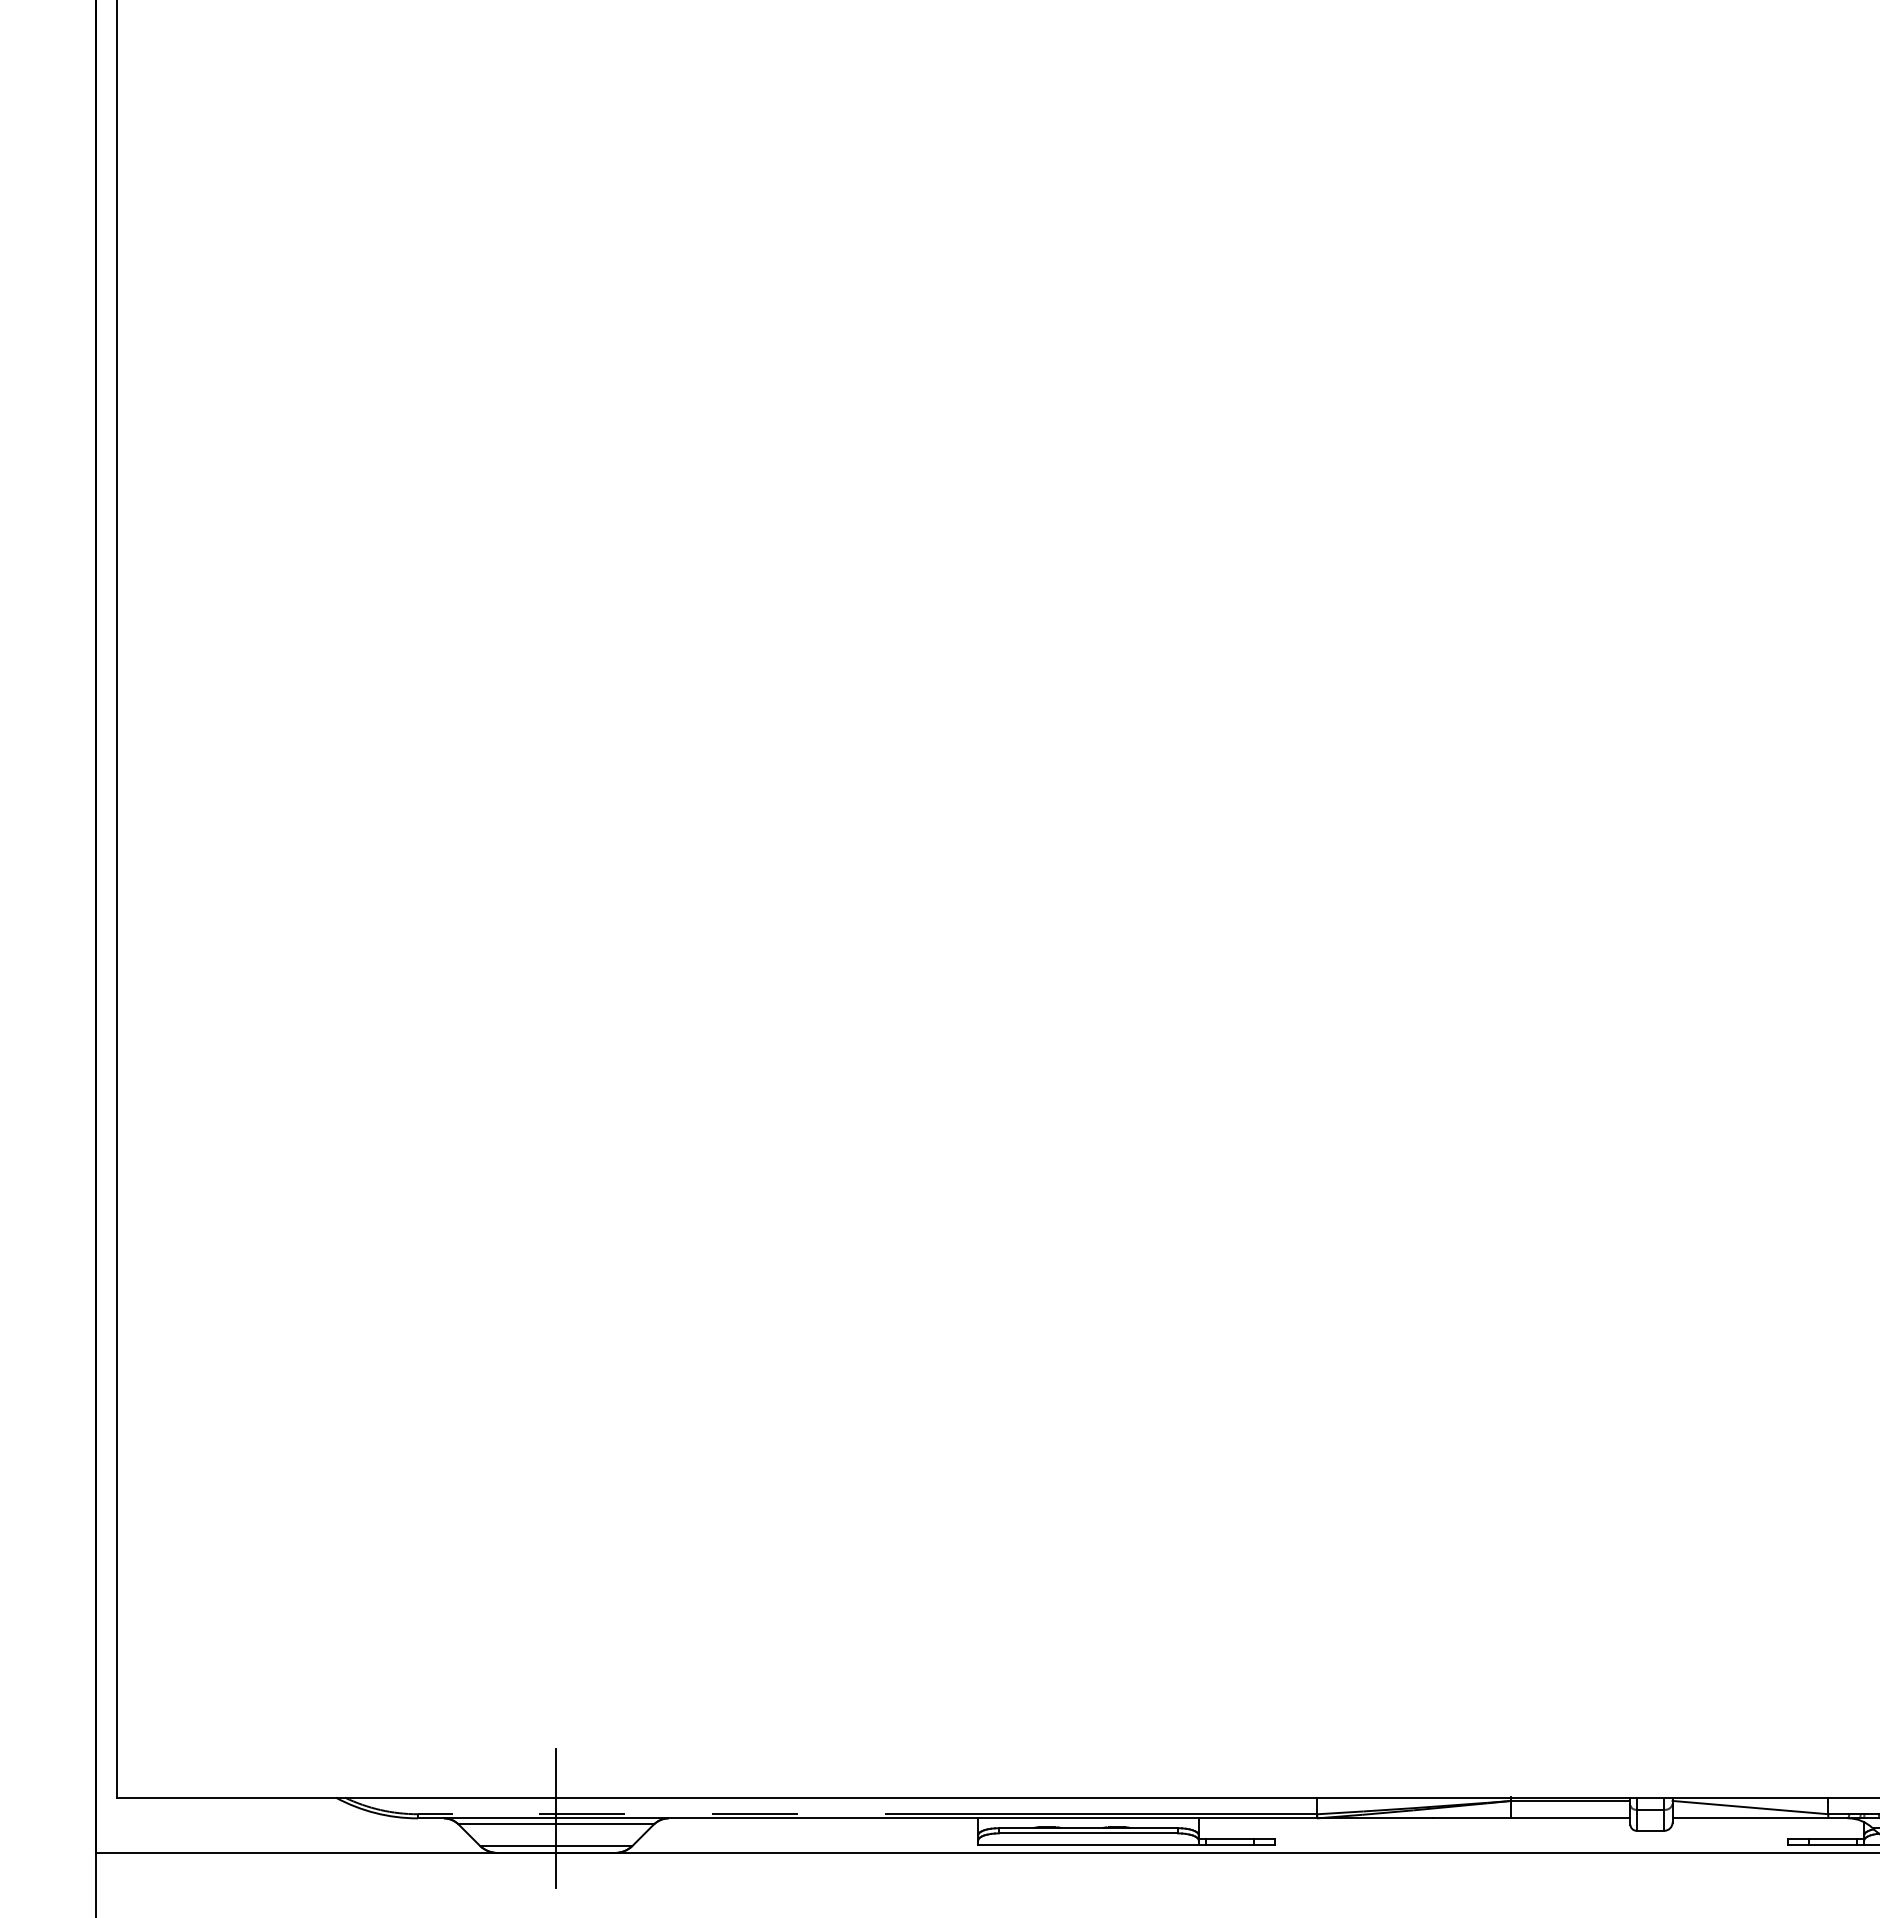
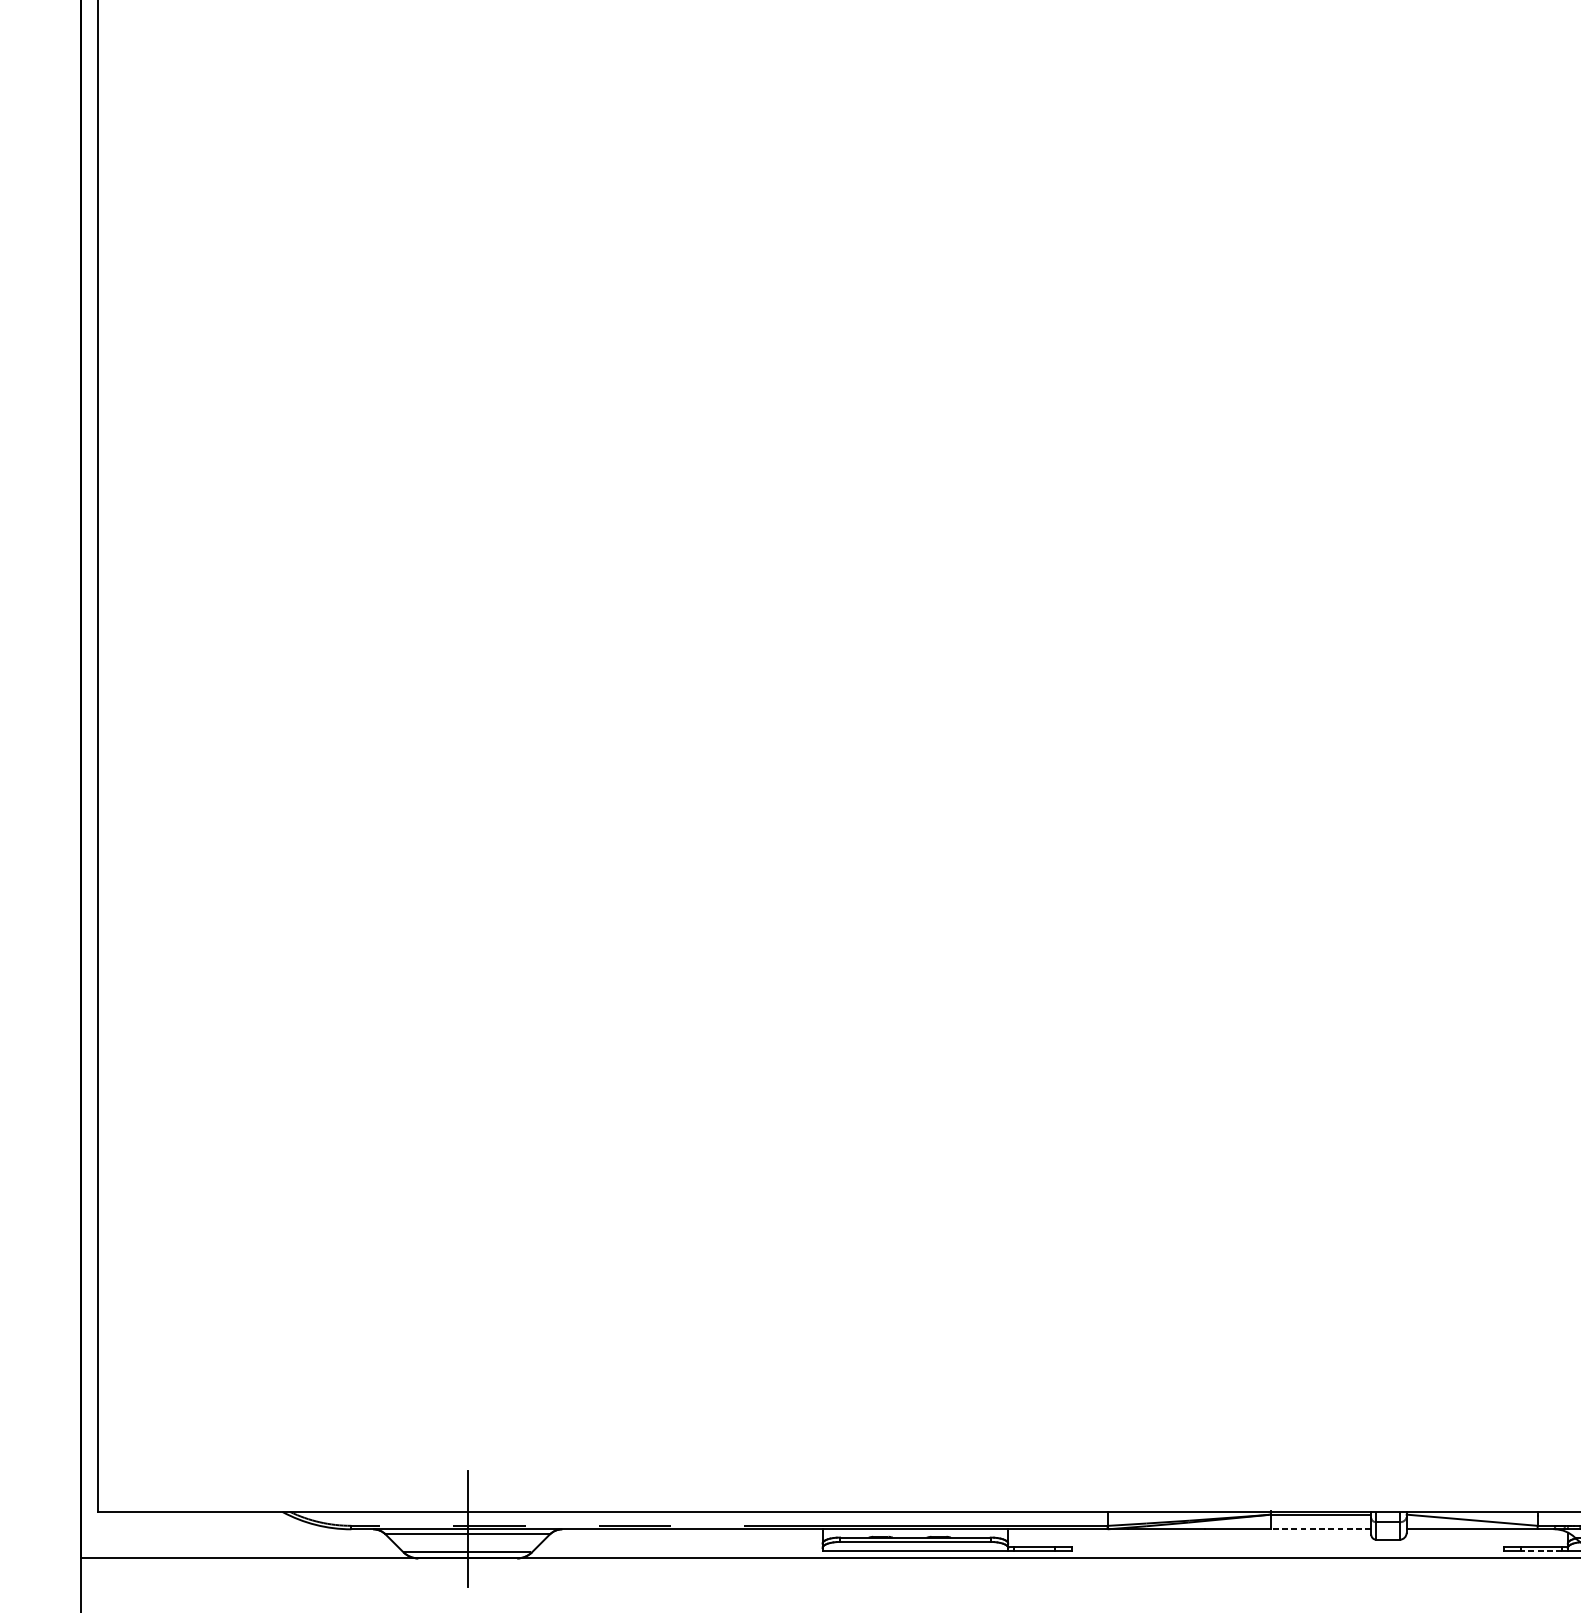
line: (1570, 1818) -> (1320, 1529), solid -> dashed
line: (1832, 1844) -> (1541, 1551), solid -> dashed

